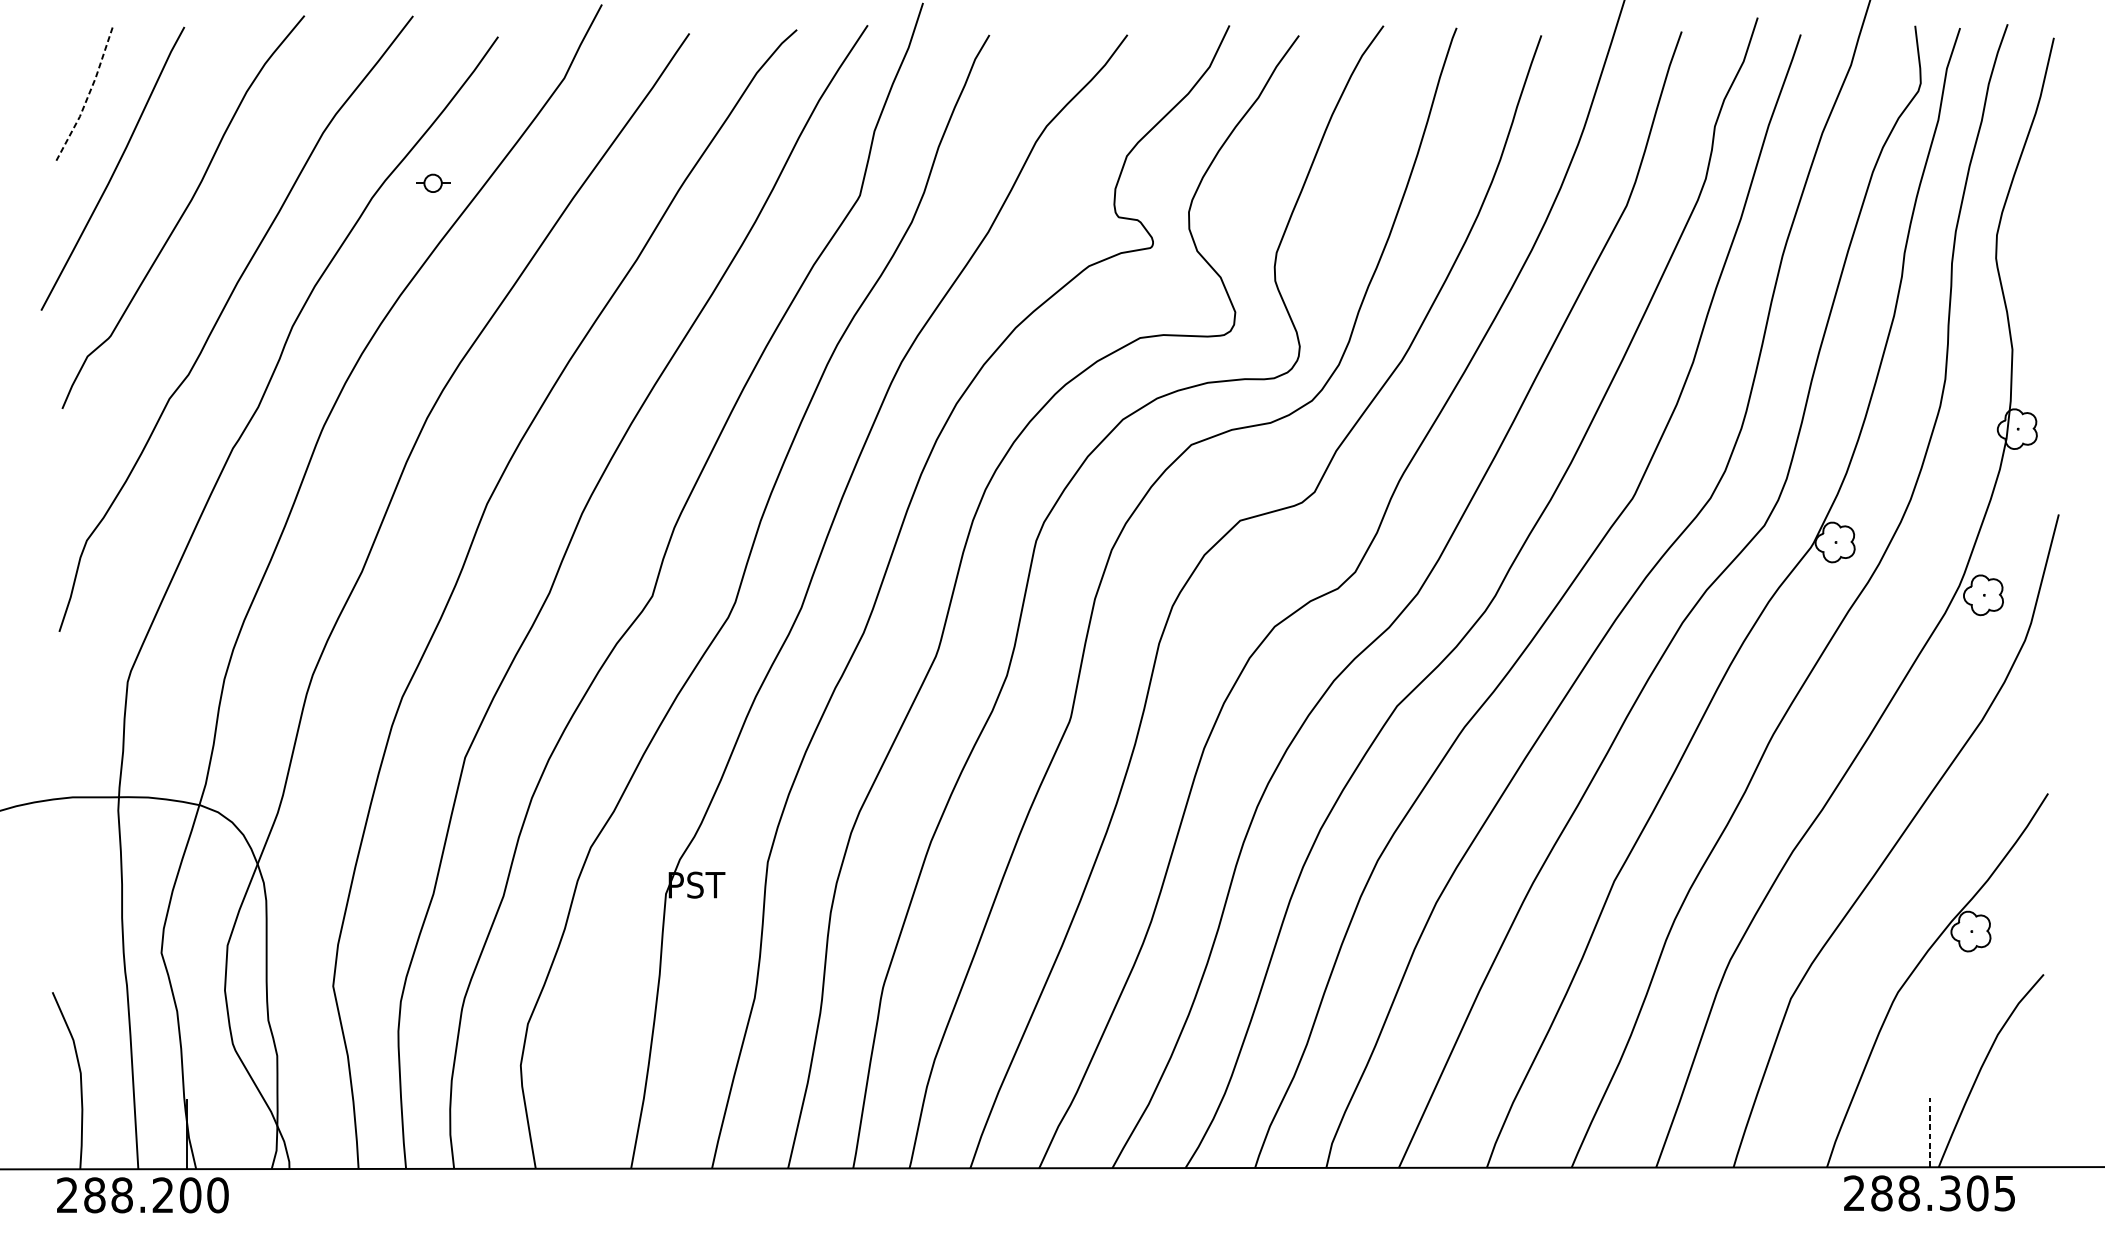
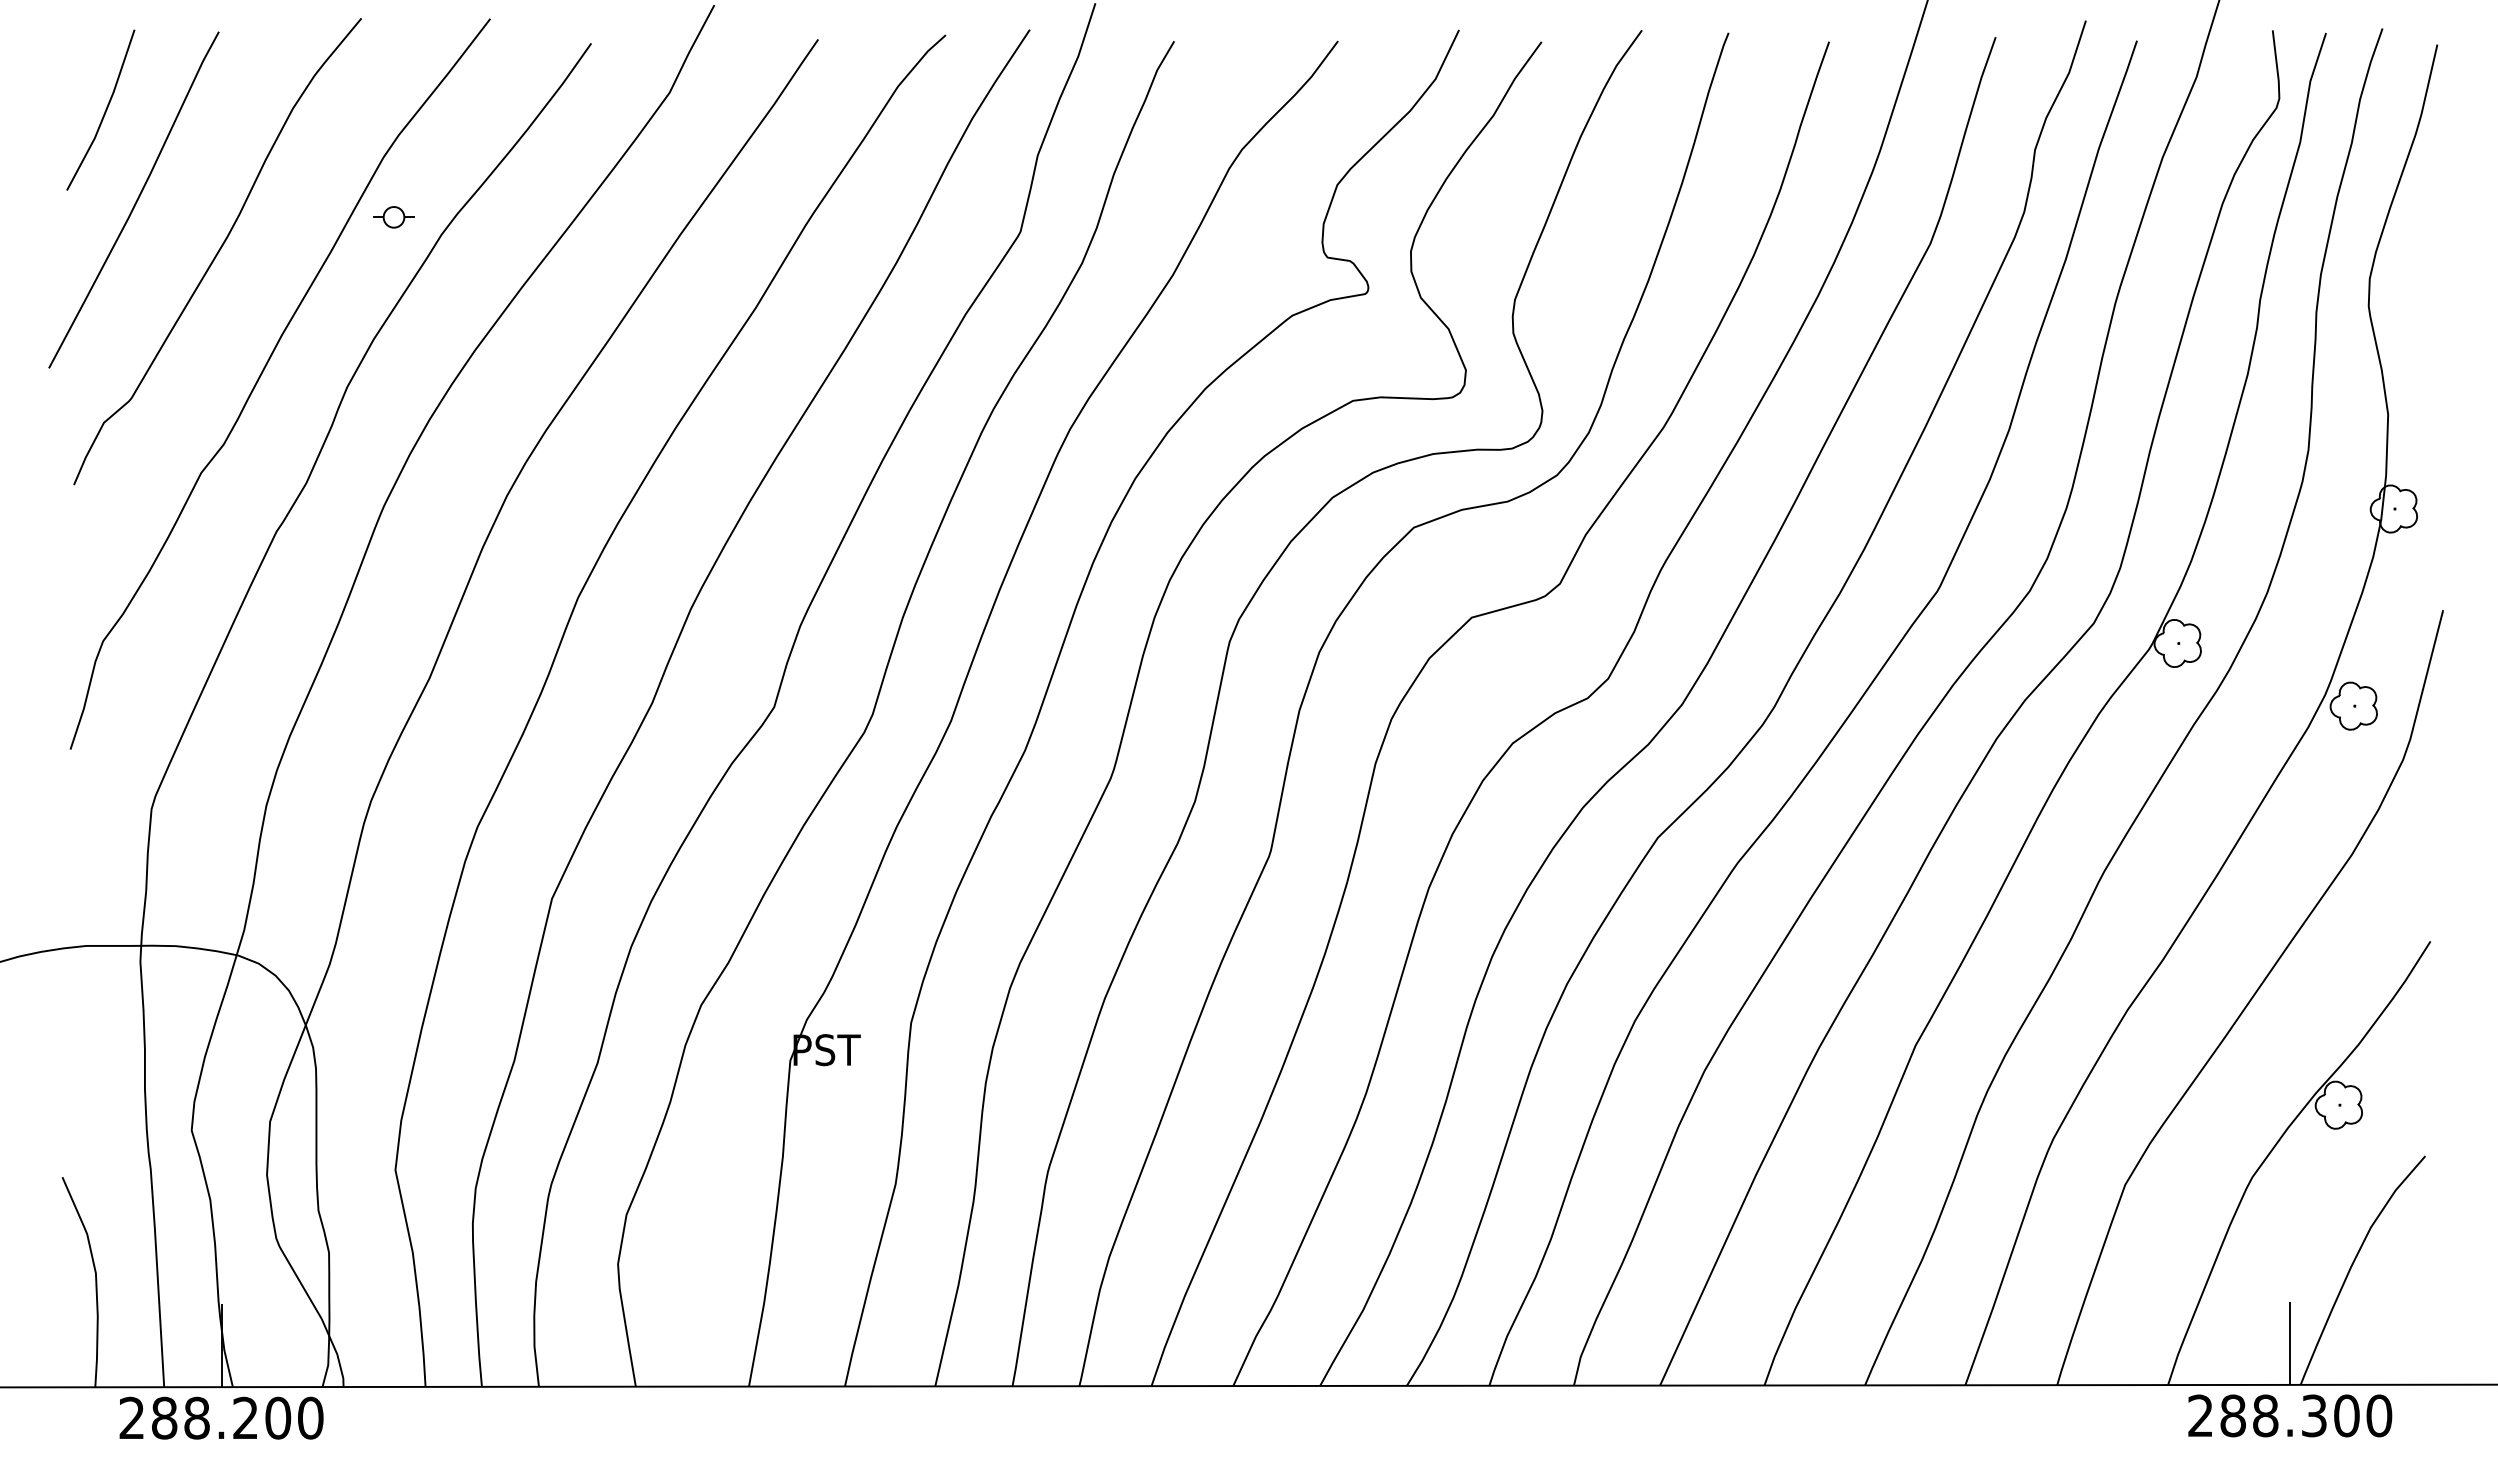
line: (88, 95) -> (105, 112), dashed -> solid
part: (432, 183) -> (393, 217), moved
line: (1930, 1132) -> (2290, 1343), dashed -> solid
text: (2005, 1193) -> (2379, 1415), 288.305 -> 288.300
text: (142, 1194) -> (221, 1417), moved

